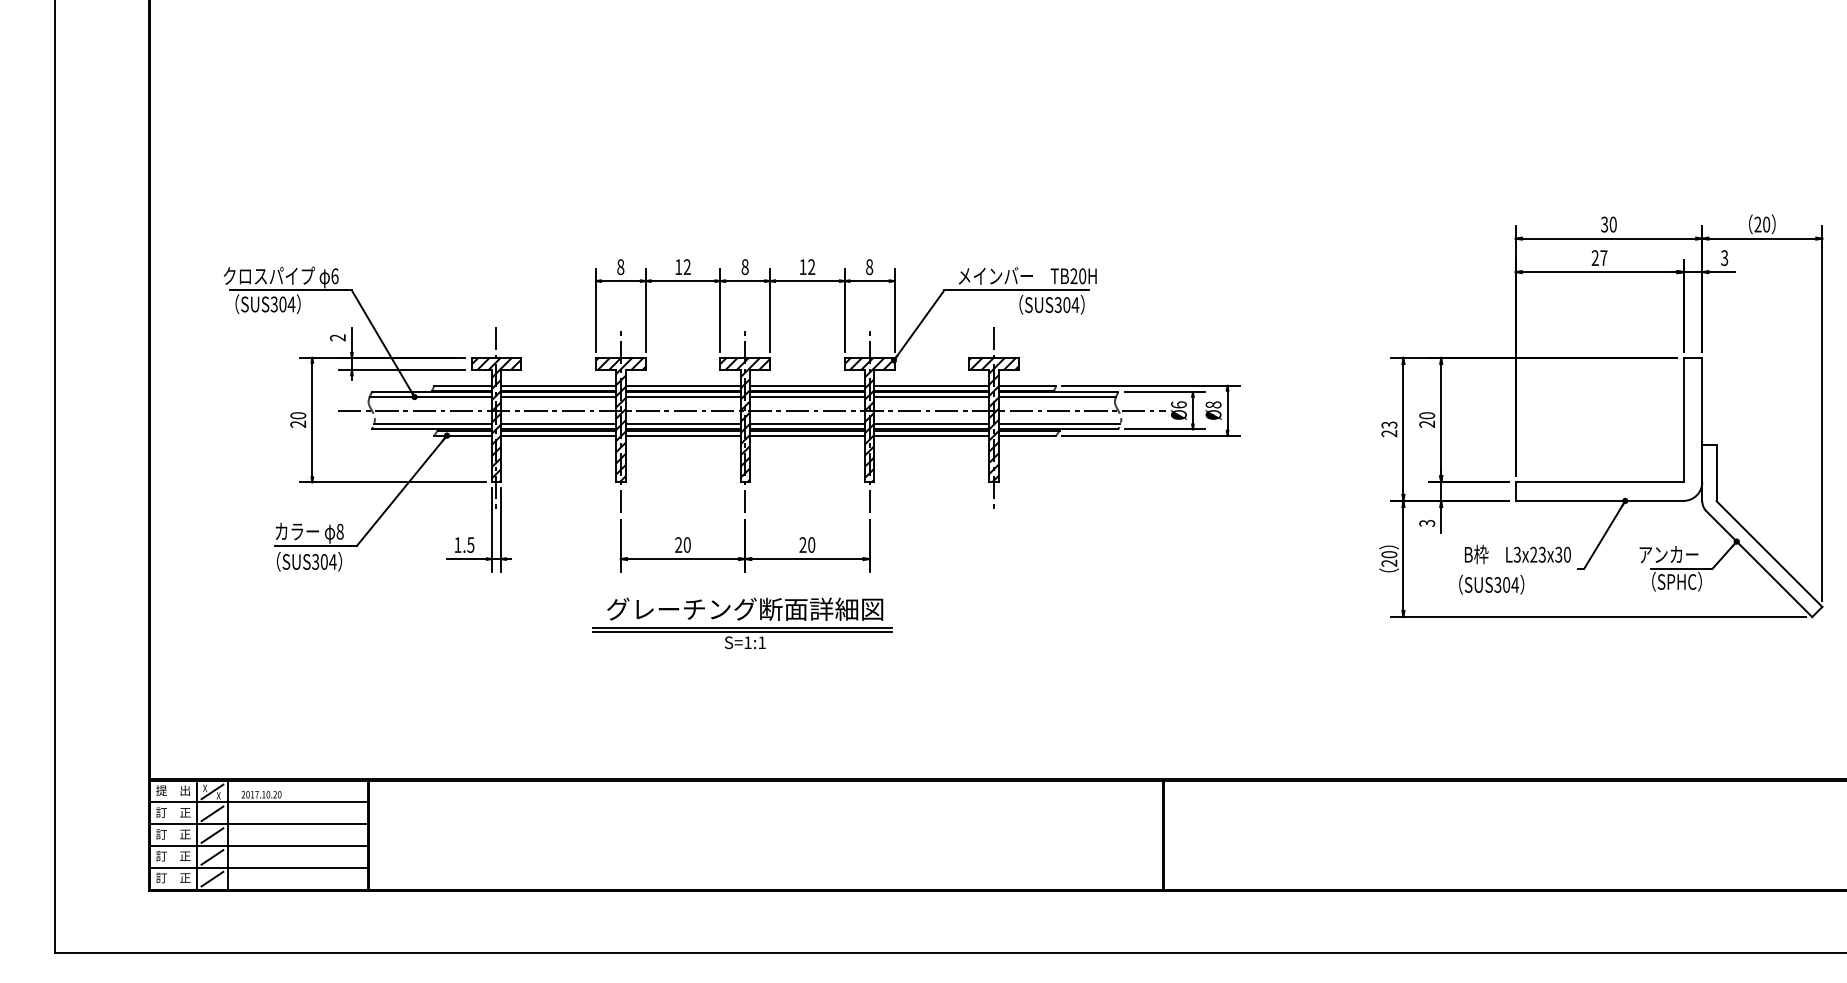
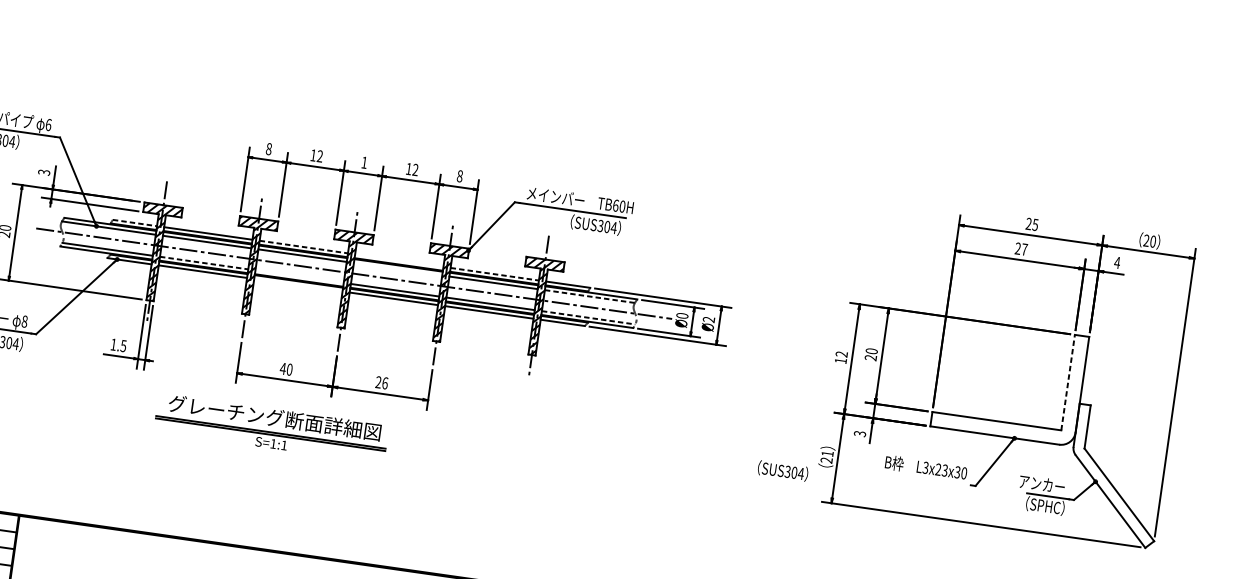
text: (1608, 224) -> (1031, 224), 30 -> 25
text: (1724, 258) -> (1117, 263), 3 -> 4
text: (744, 267) -> (363, 162), 8 -> 1
text: (1073, 276) -> (615, 205), TB20H -> TB60H
text: (337, 337) -> (43, 172), 2 -> 3
line: (463, 385) -> (135, 222), solid -> dashed
line: (683, 385) -> (304, 246), solid -> dashed
line: (806, 385) -> (398, 260), removed
line: (931, 385) -> (494, 273), solid -> dashed
line: (806, 397) -> (397, 269), removed
line: (1057, 397) -> (589, 296), solid -> dashed
text: (1178, 404) -> (682, 315), Ø6 -> Ø0
text: (1213, 404) -> (708, 319), Ø8 -> Ø2
line: (1683, 419) -> (1068, 382), solid -> dashed
line: (558, 424) -> (204, 263), solid -> dashed
line: (682, 424) -> (299, 276), removed
line: (1059, 424) -> (588, 317), solid -> dashed
text: (1389, 429) -> (841, 357), 23 -> 12
line: (682, 435) -> (298, 285), removed
text: (678, 544) -> (283, 368), 20 -> 40
text: (811, 544) -> (385, 382), 20 -> 26
text: (1389, 554) -> (827, 453), 20 -> 21
text: (1491, 584) -> (782, 470), moved
part: (742, 623) -> (271, 428), moved

